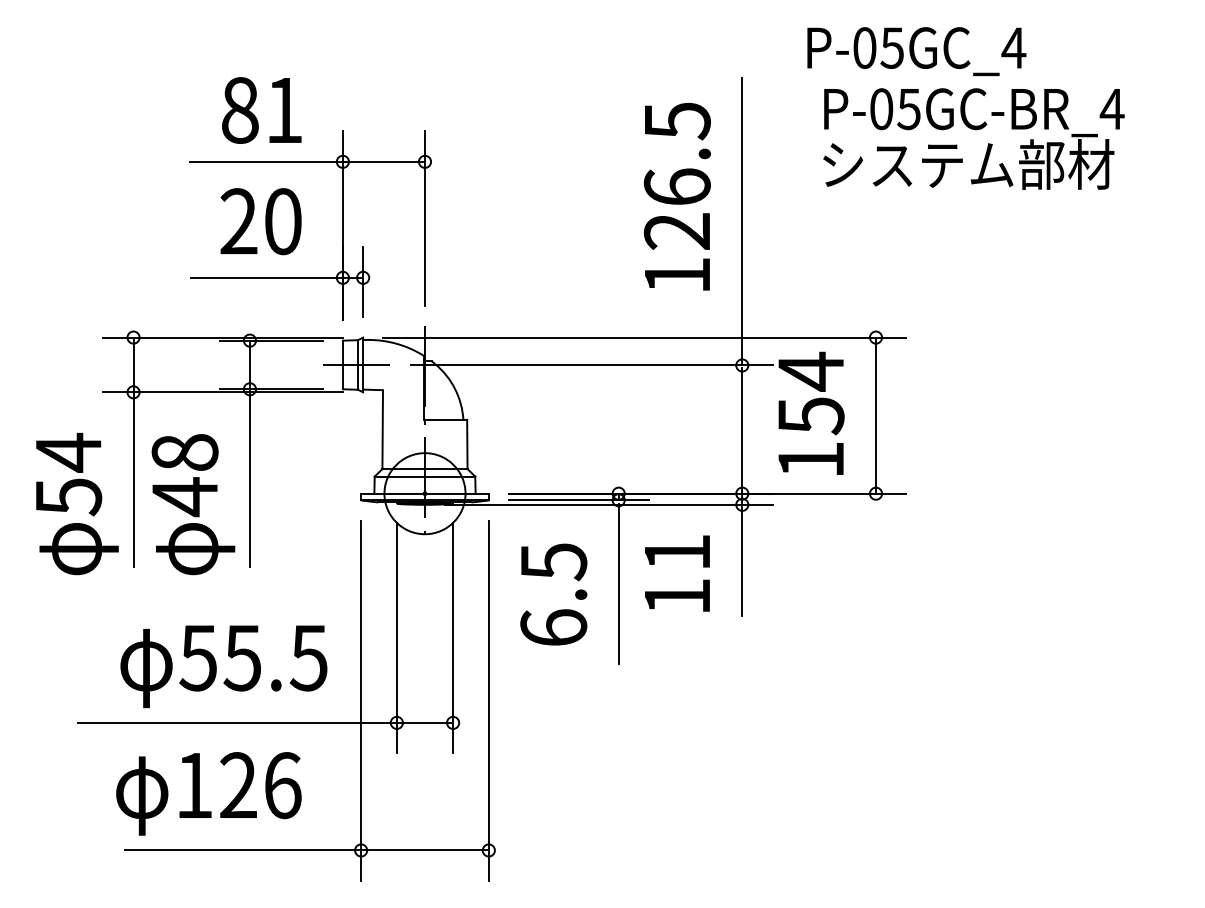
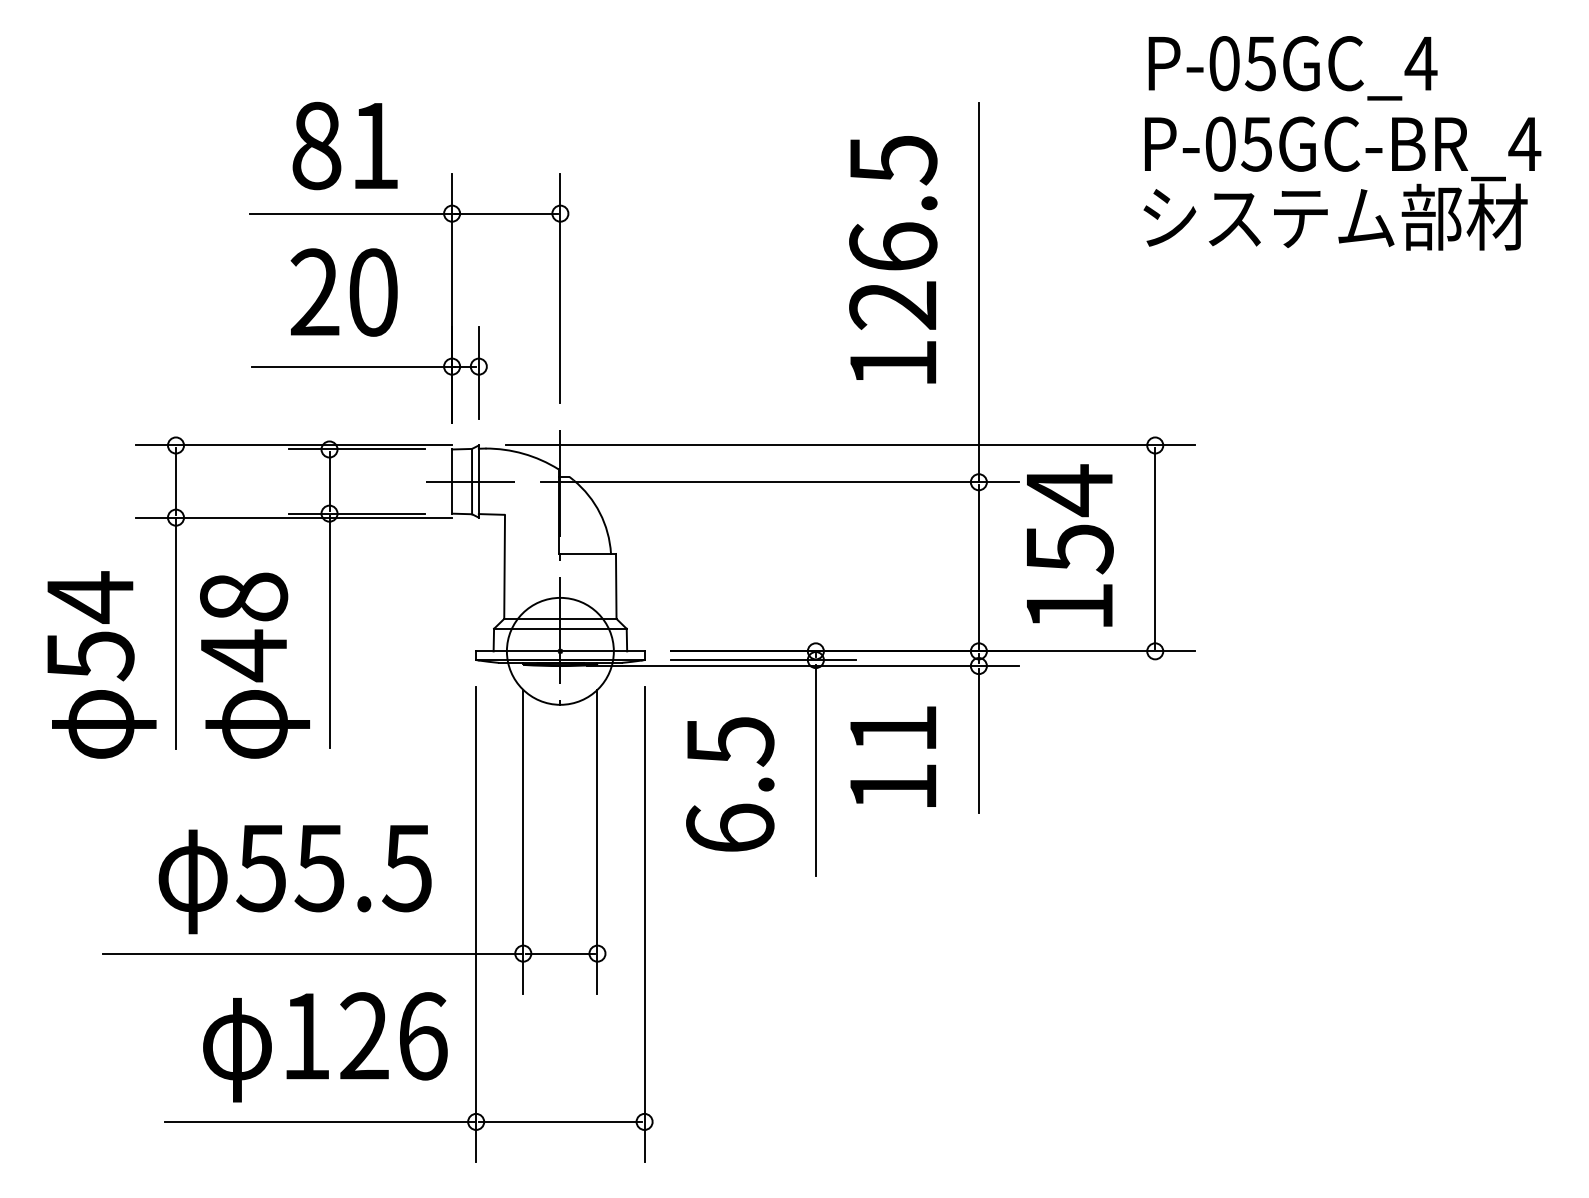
text: (916, 51) -> (1292, 68), moved
text: (974, 138) -> (1342, 183), moved
text: (208, 794) -> (325, 1047), moved

